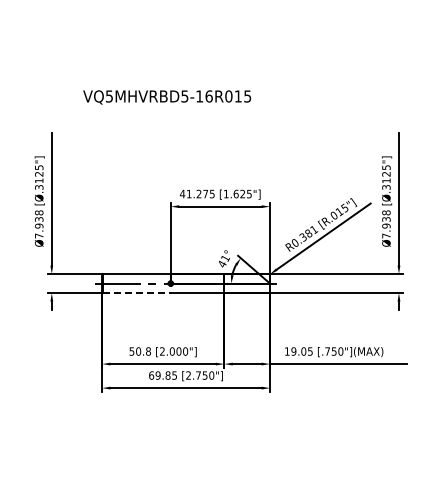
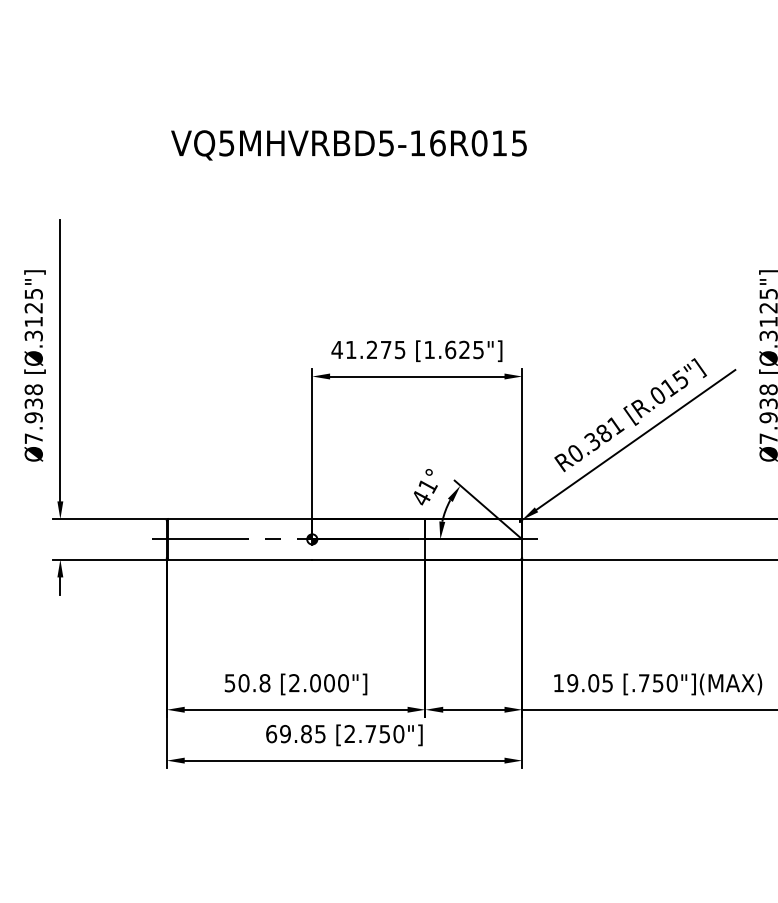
text: (167, 97) -> (349, 145), moved
line: (136, 293) -> (239, 560), dashed -> solid

